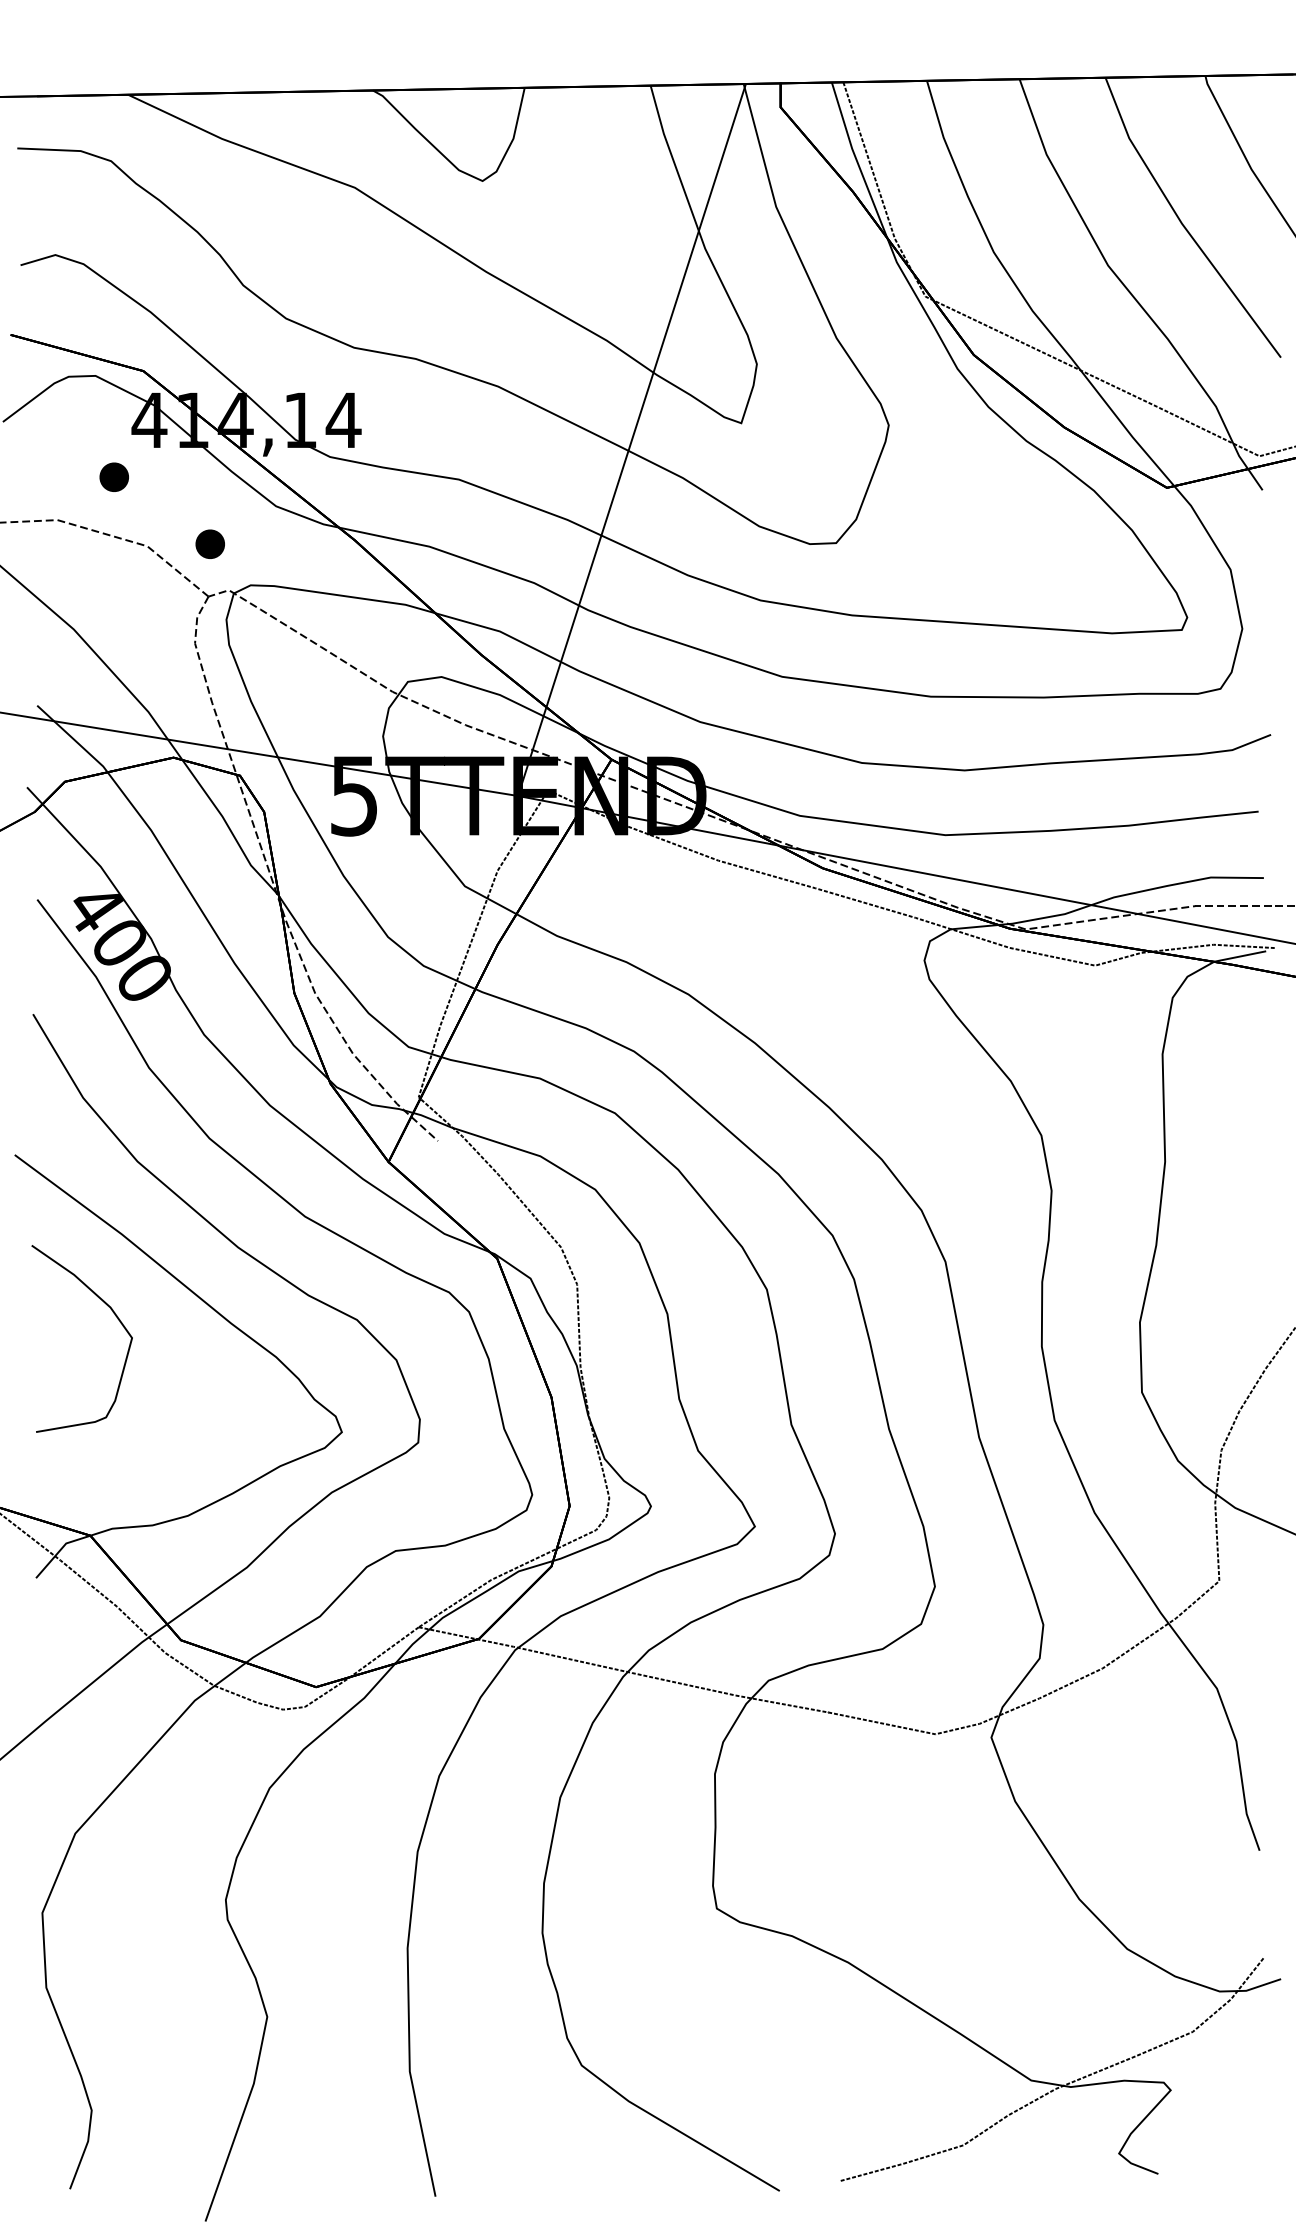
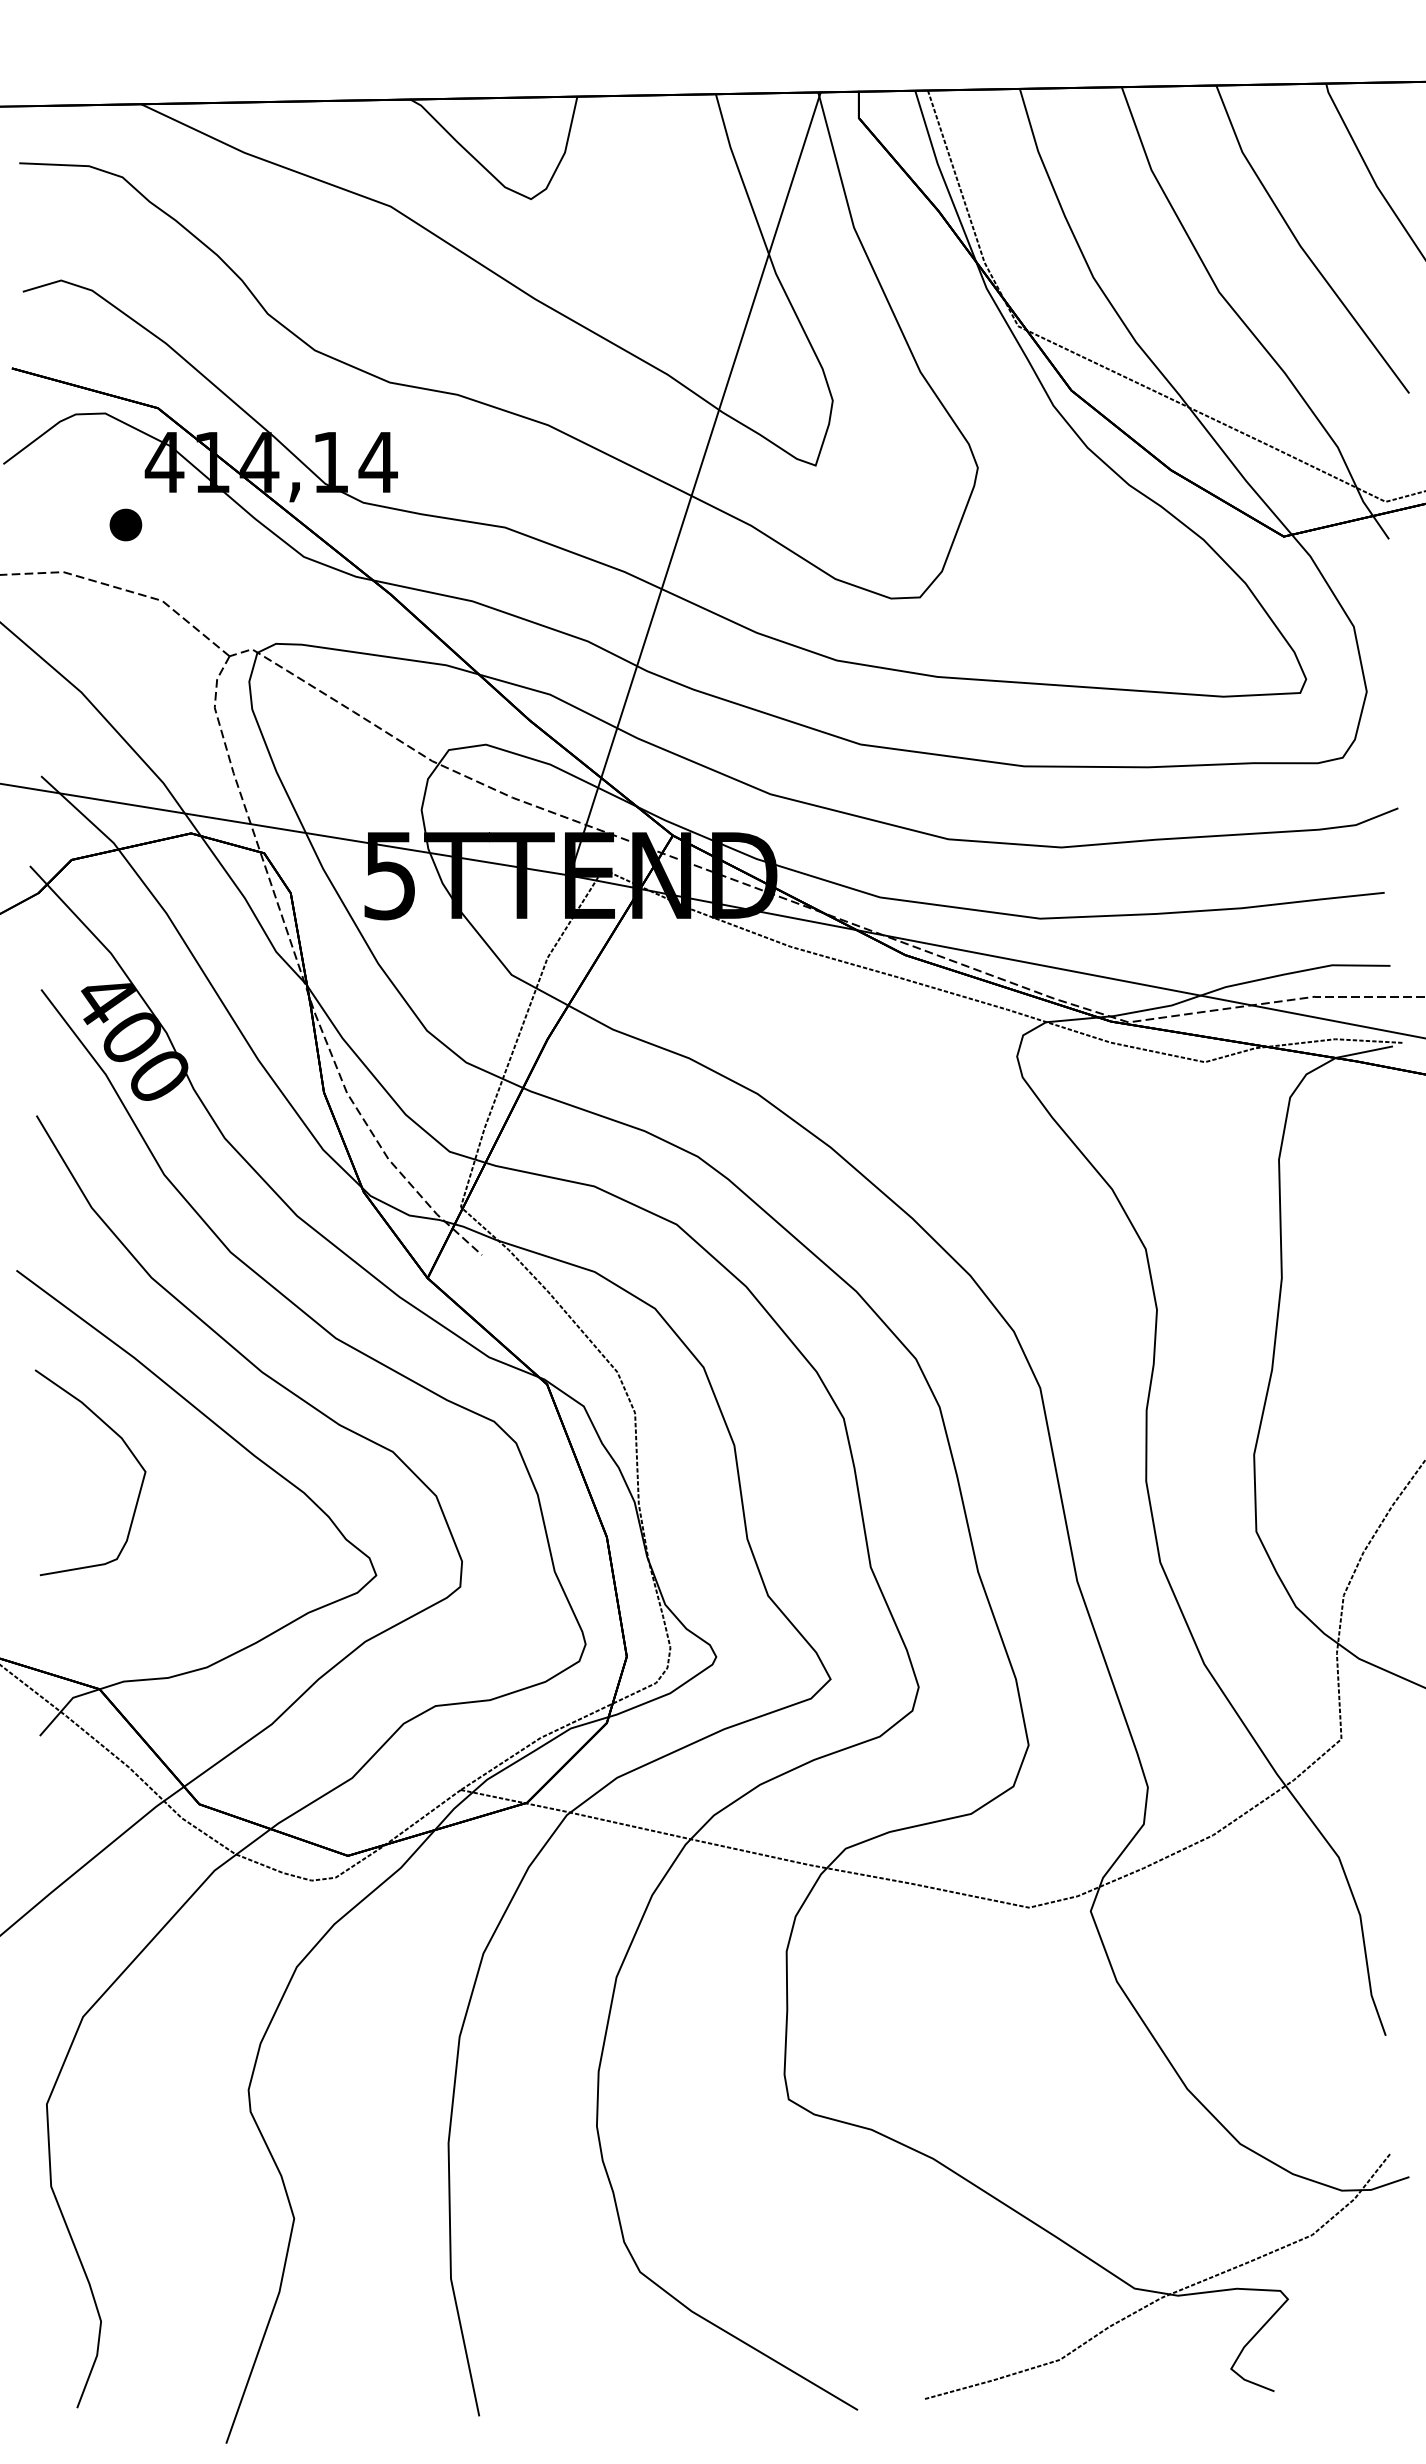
part: (209, 543) -> (230, 597), removed

